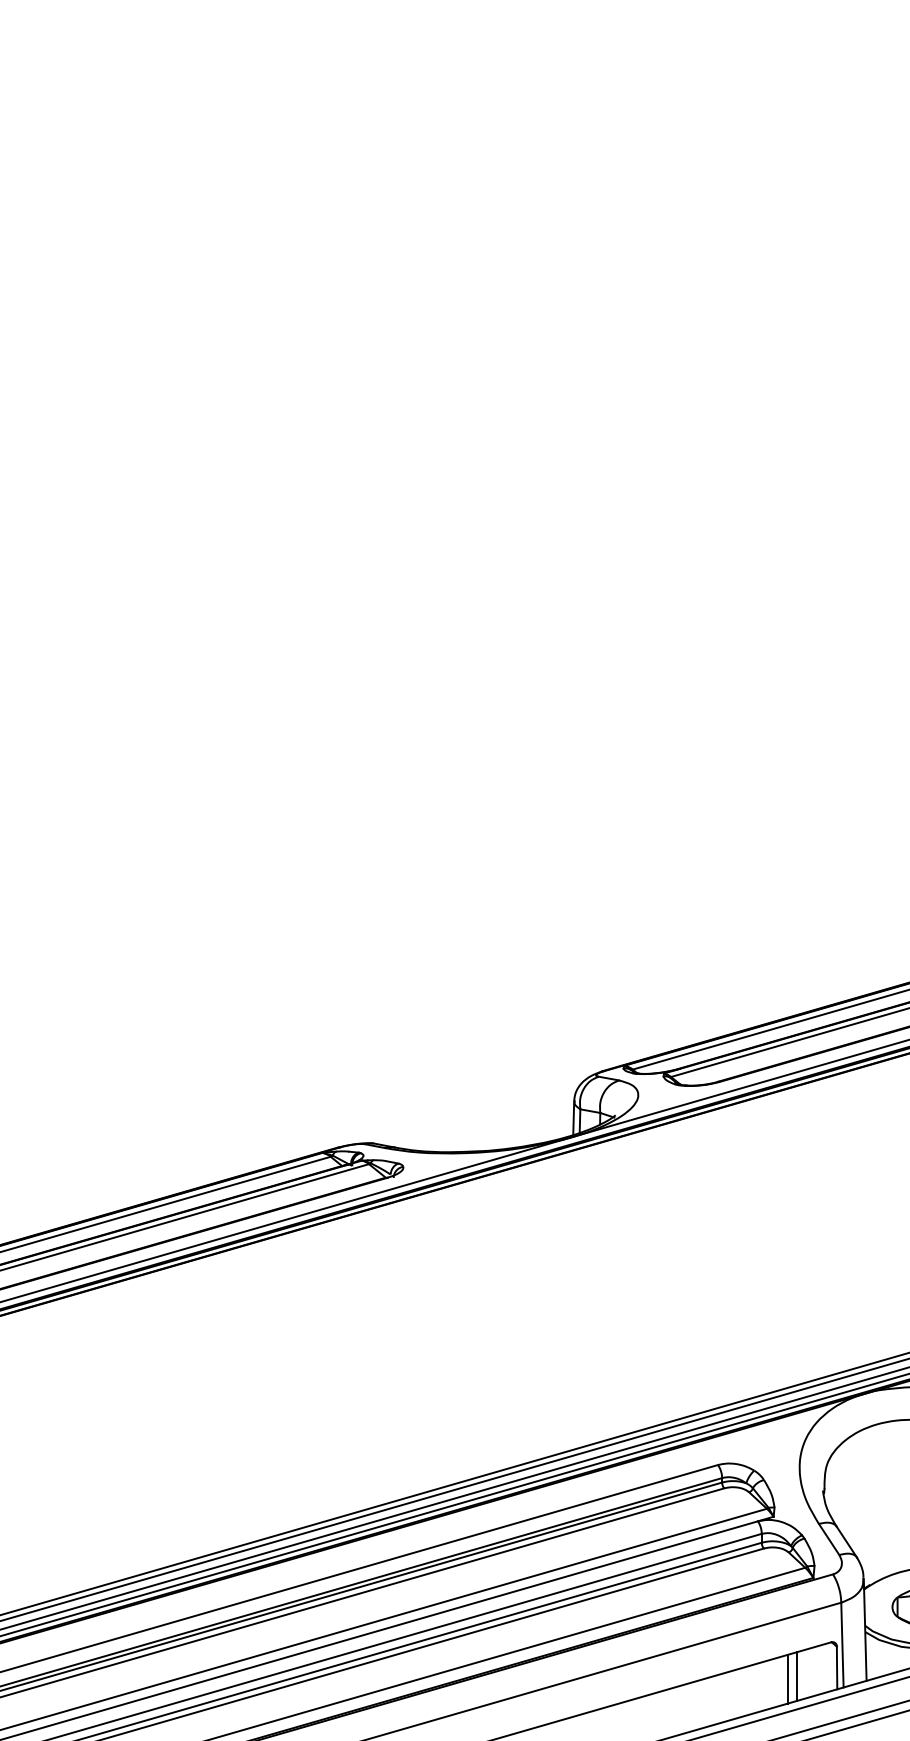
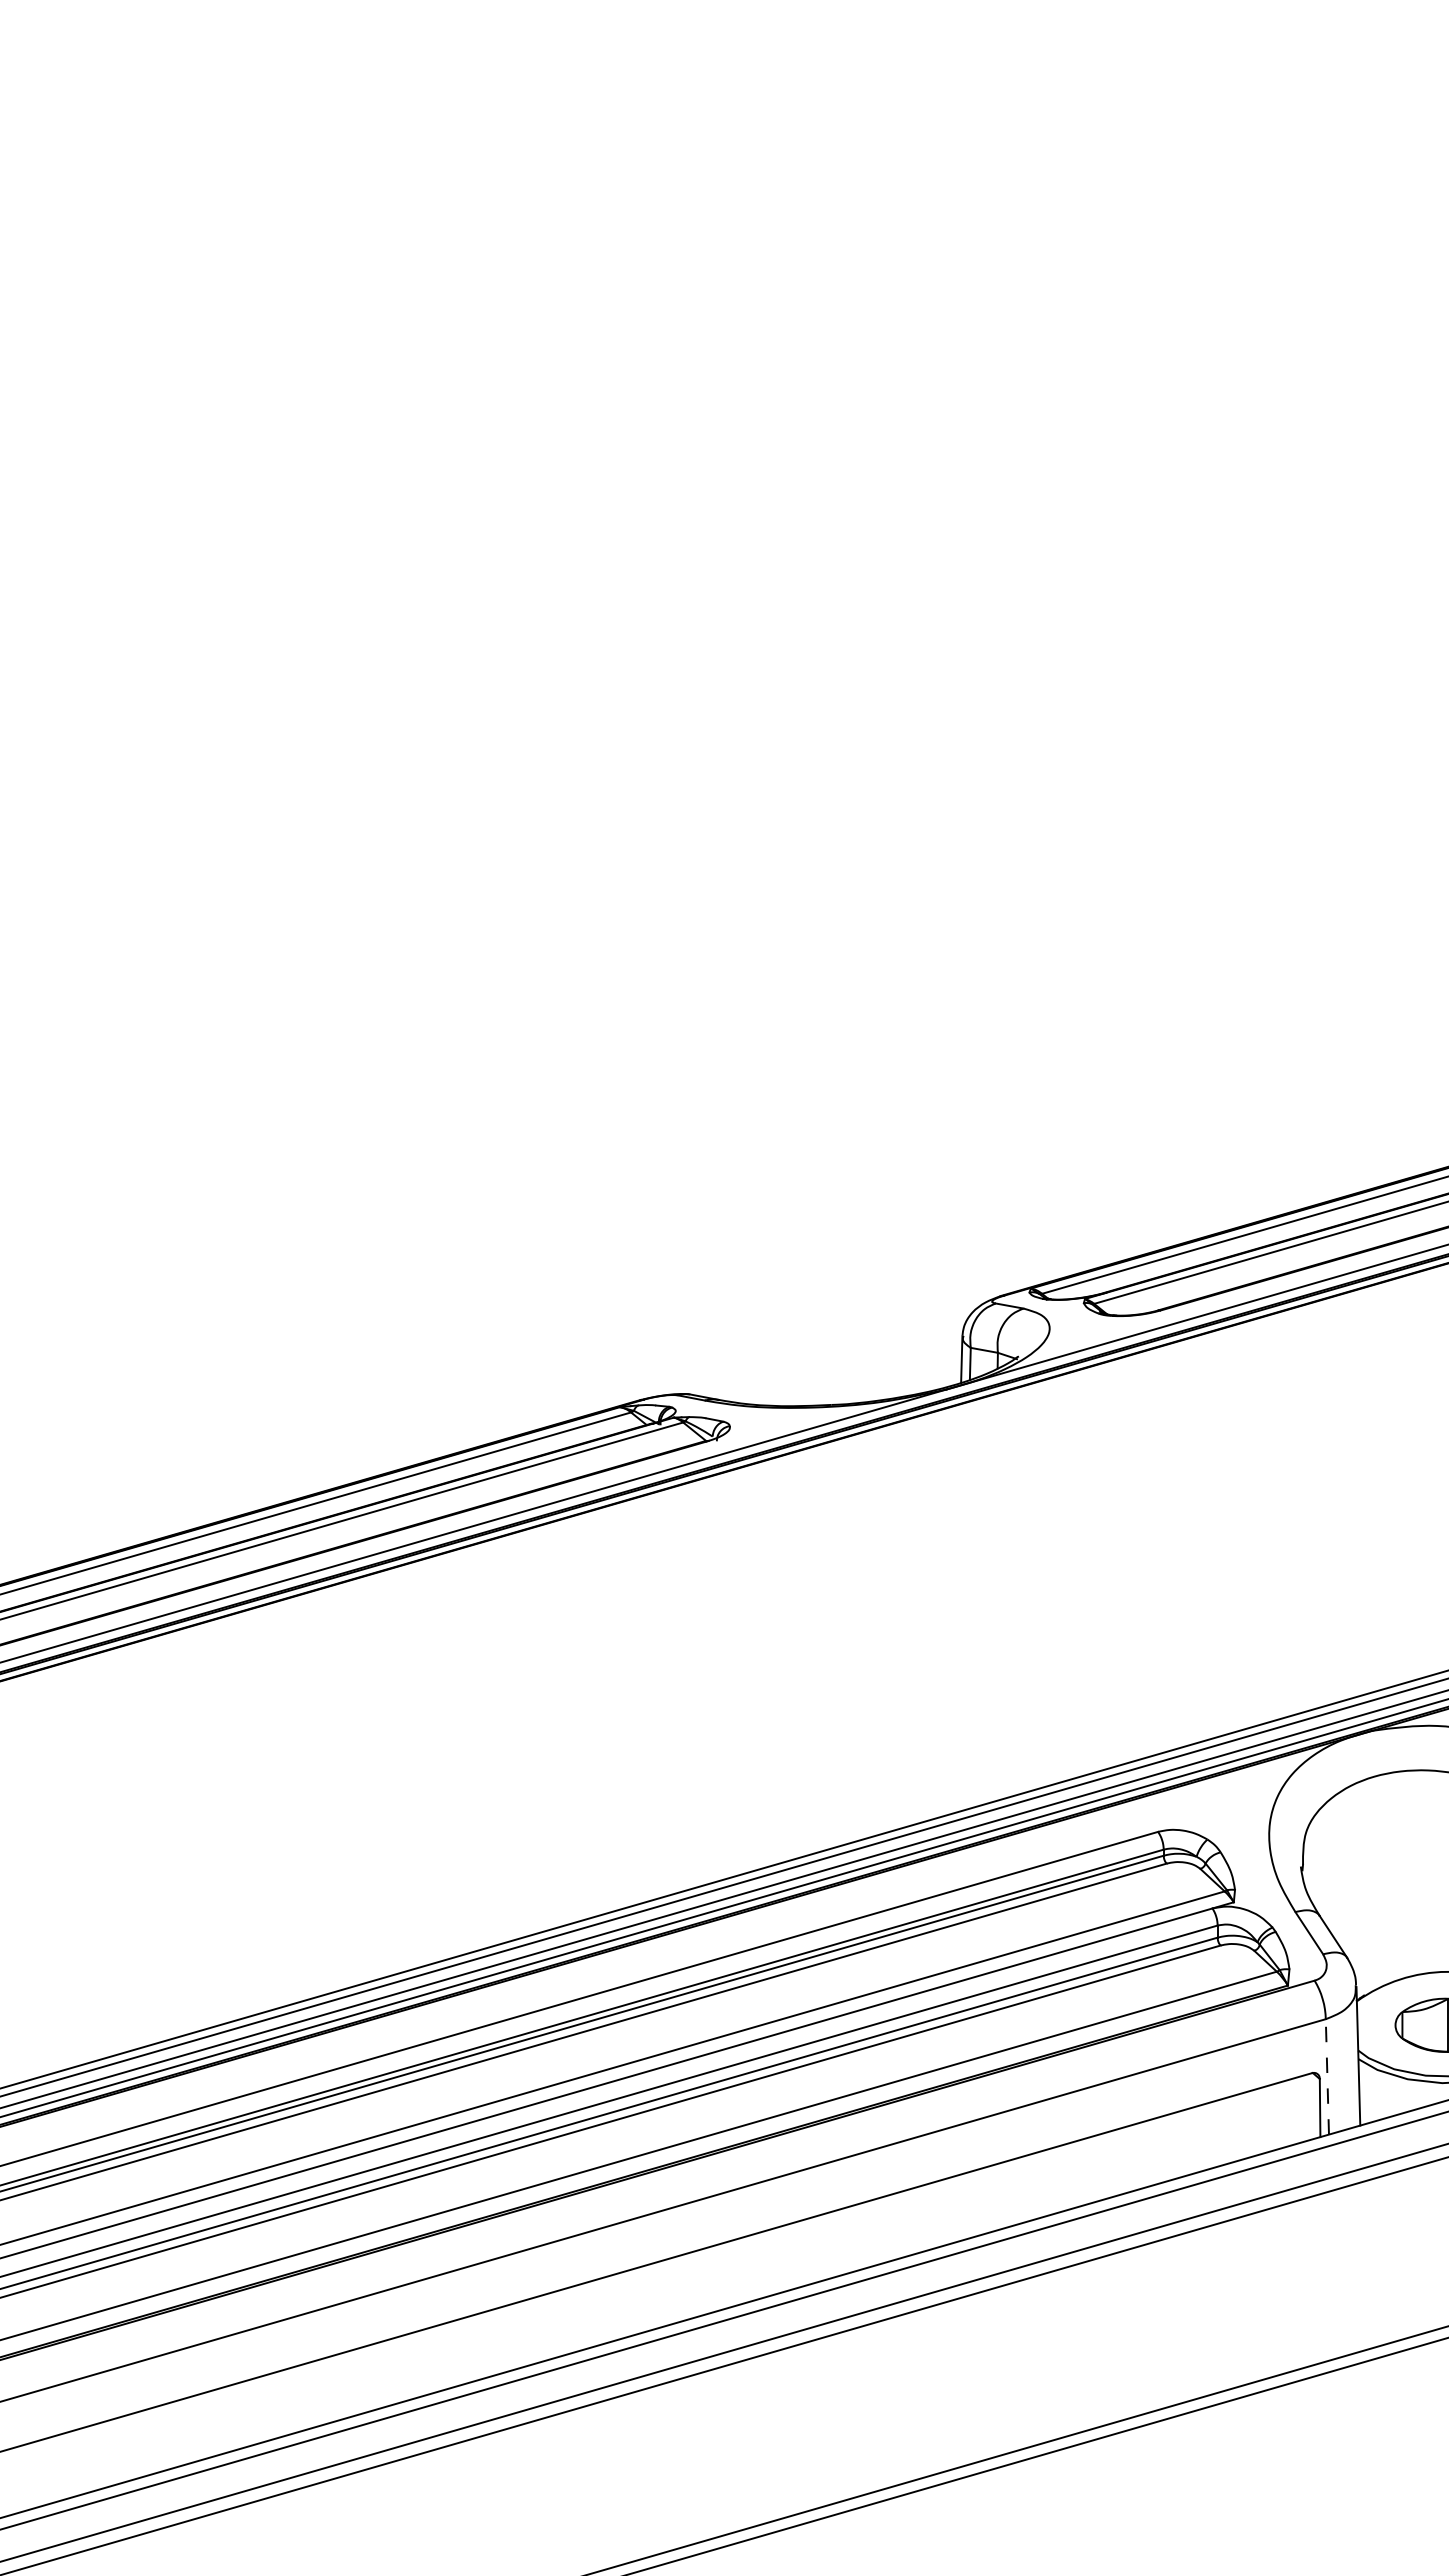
line: (842, 1644) -> (1327, 2076), solid -> dashed
line: (797, 1676) -> (1266, 2119), removed
line: (788, 1679) -> (1253, 2123), removed

